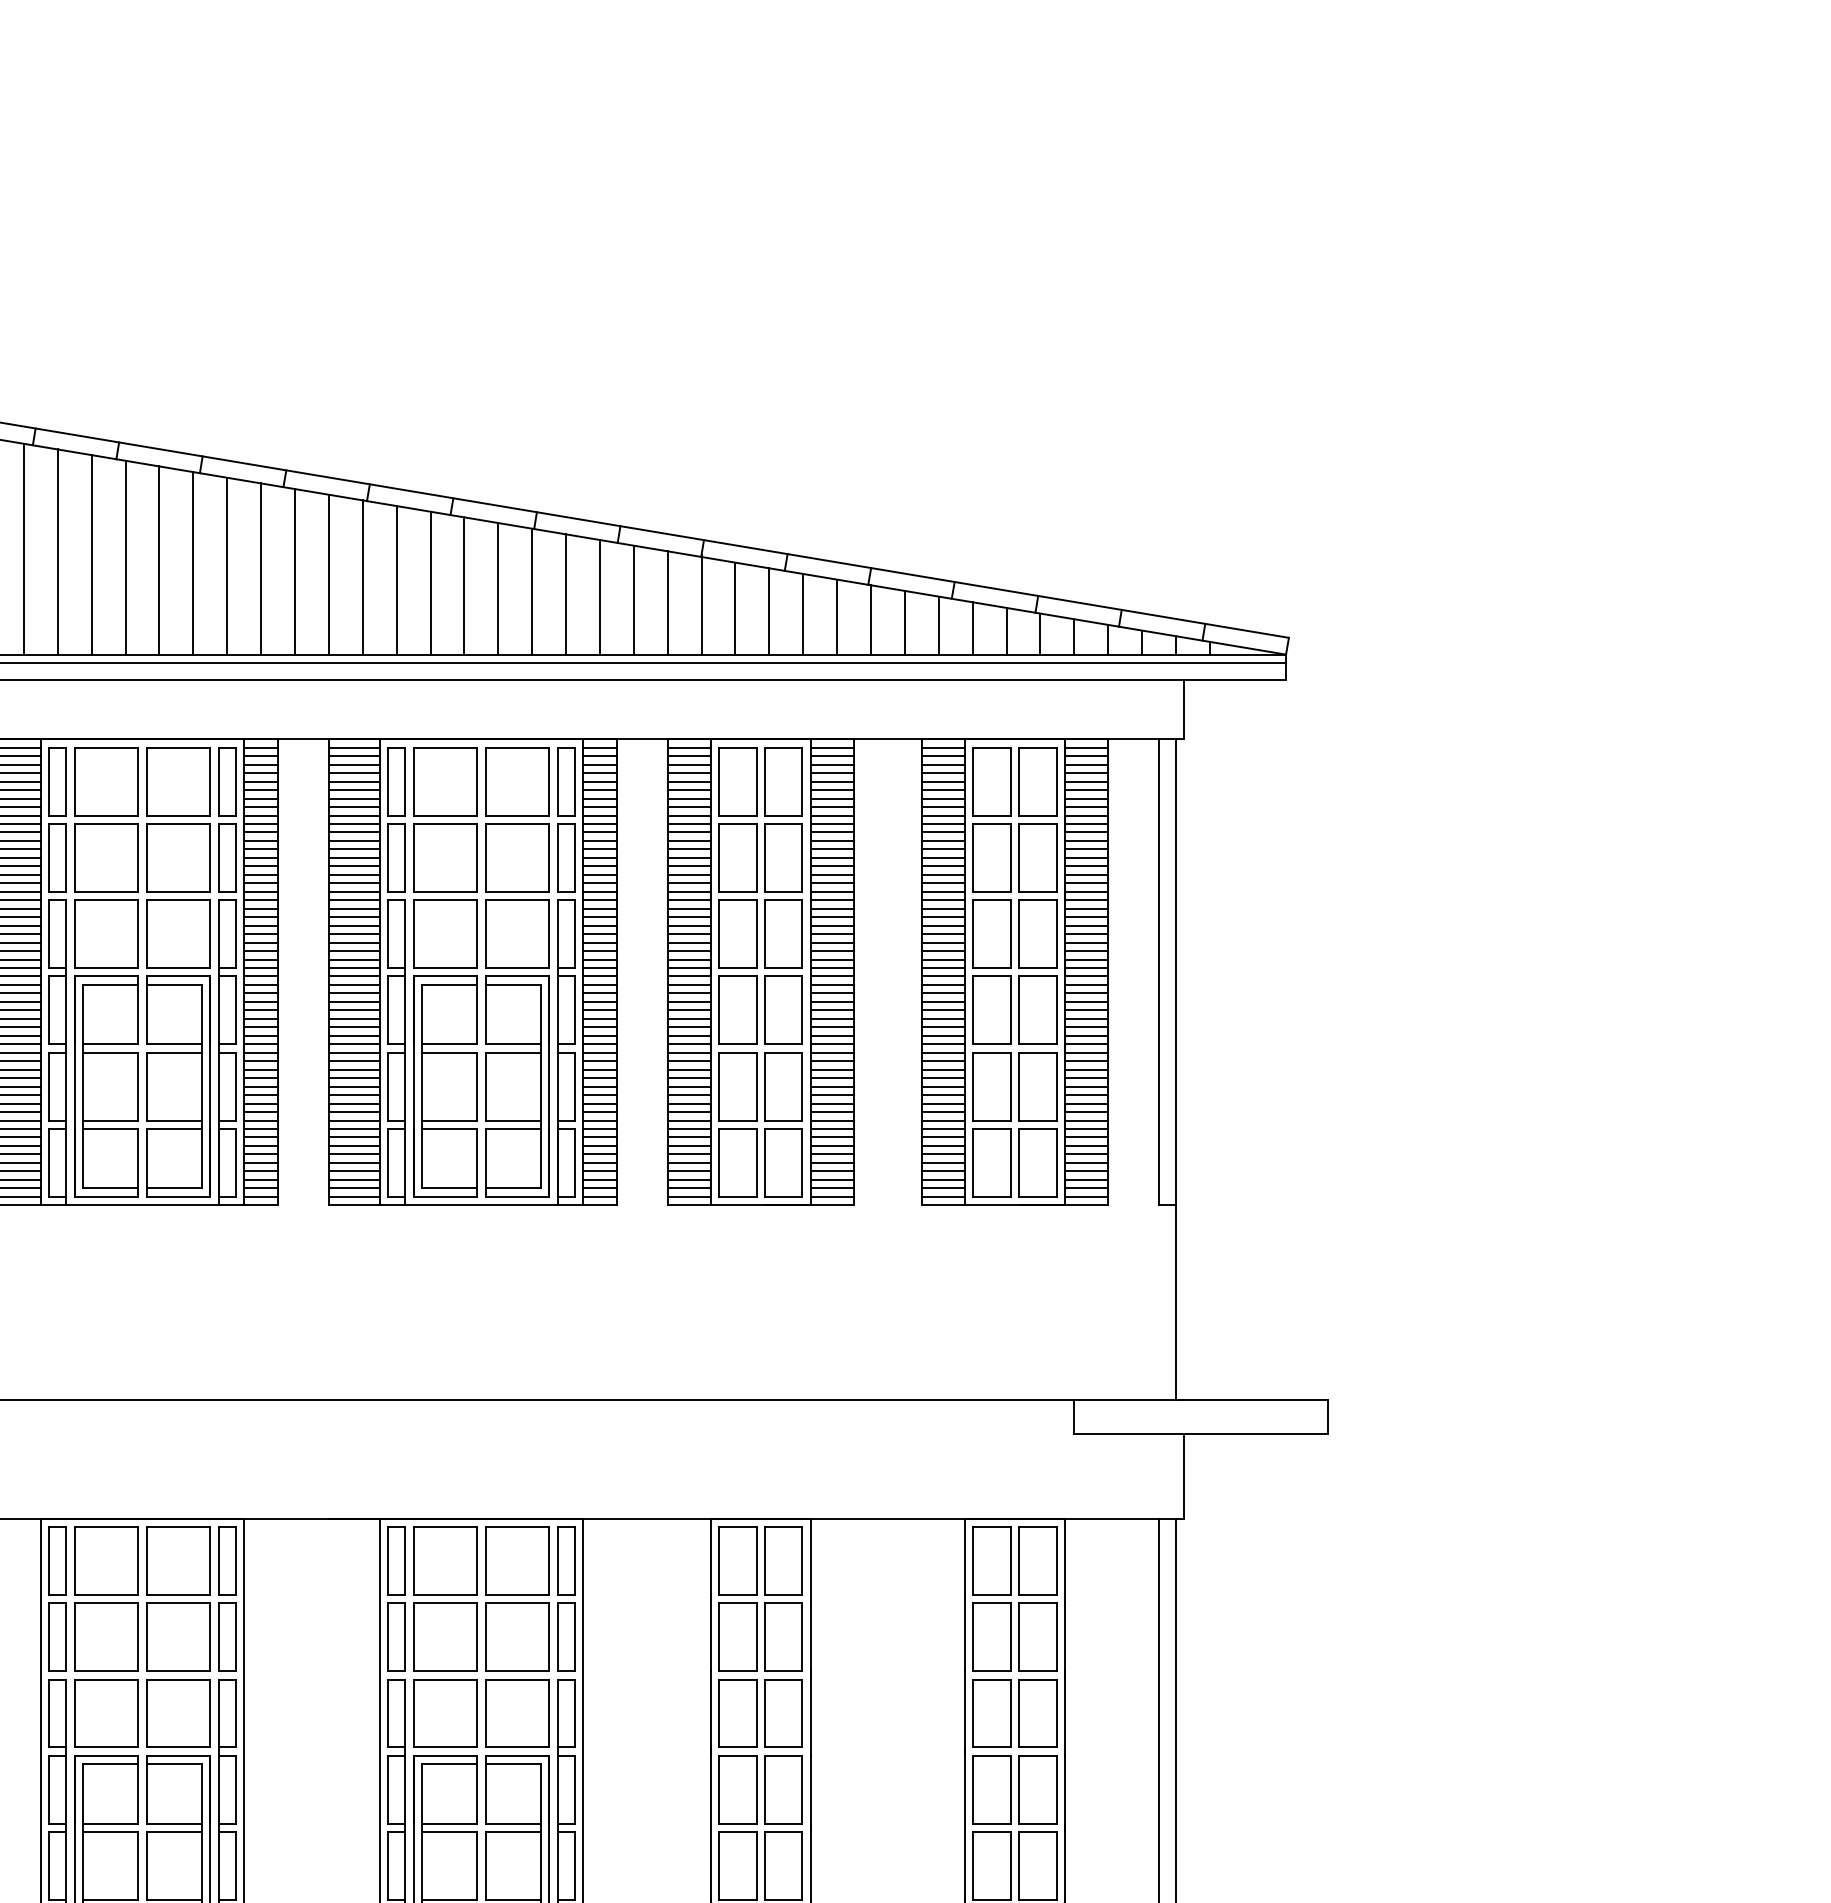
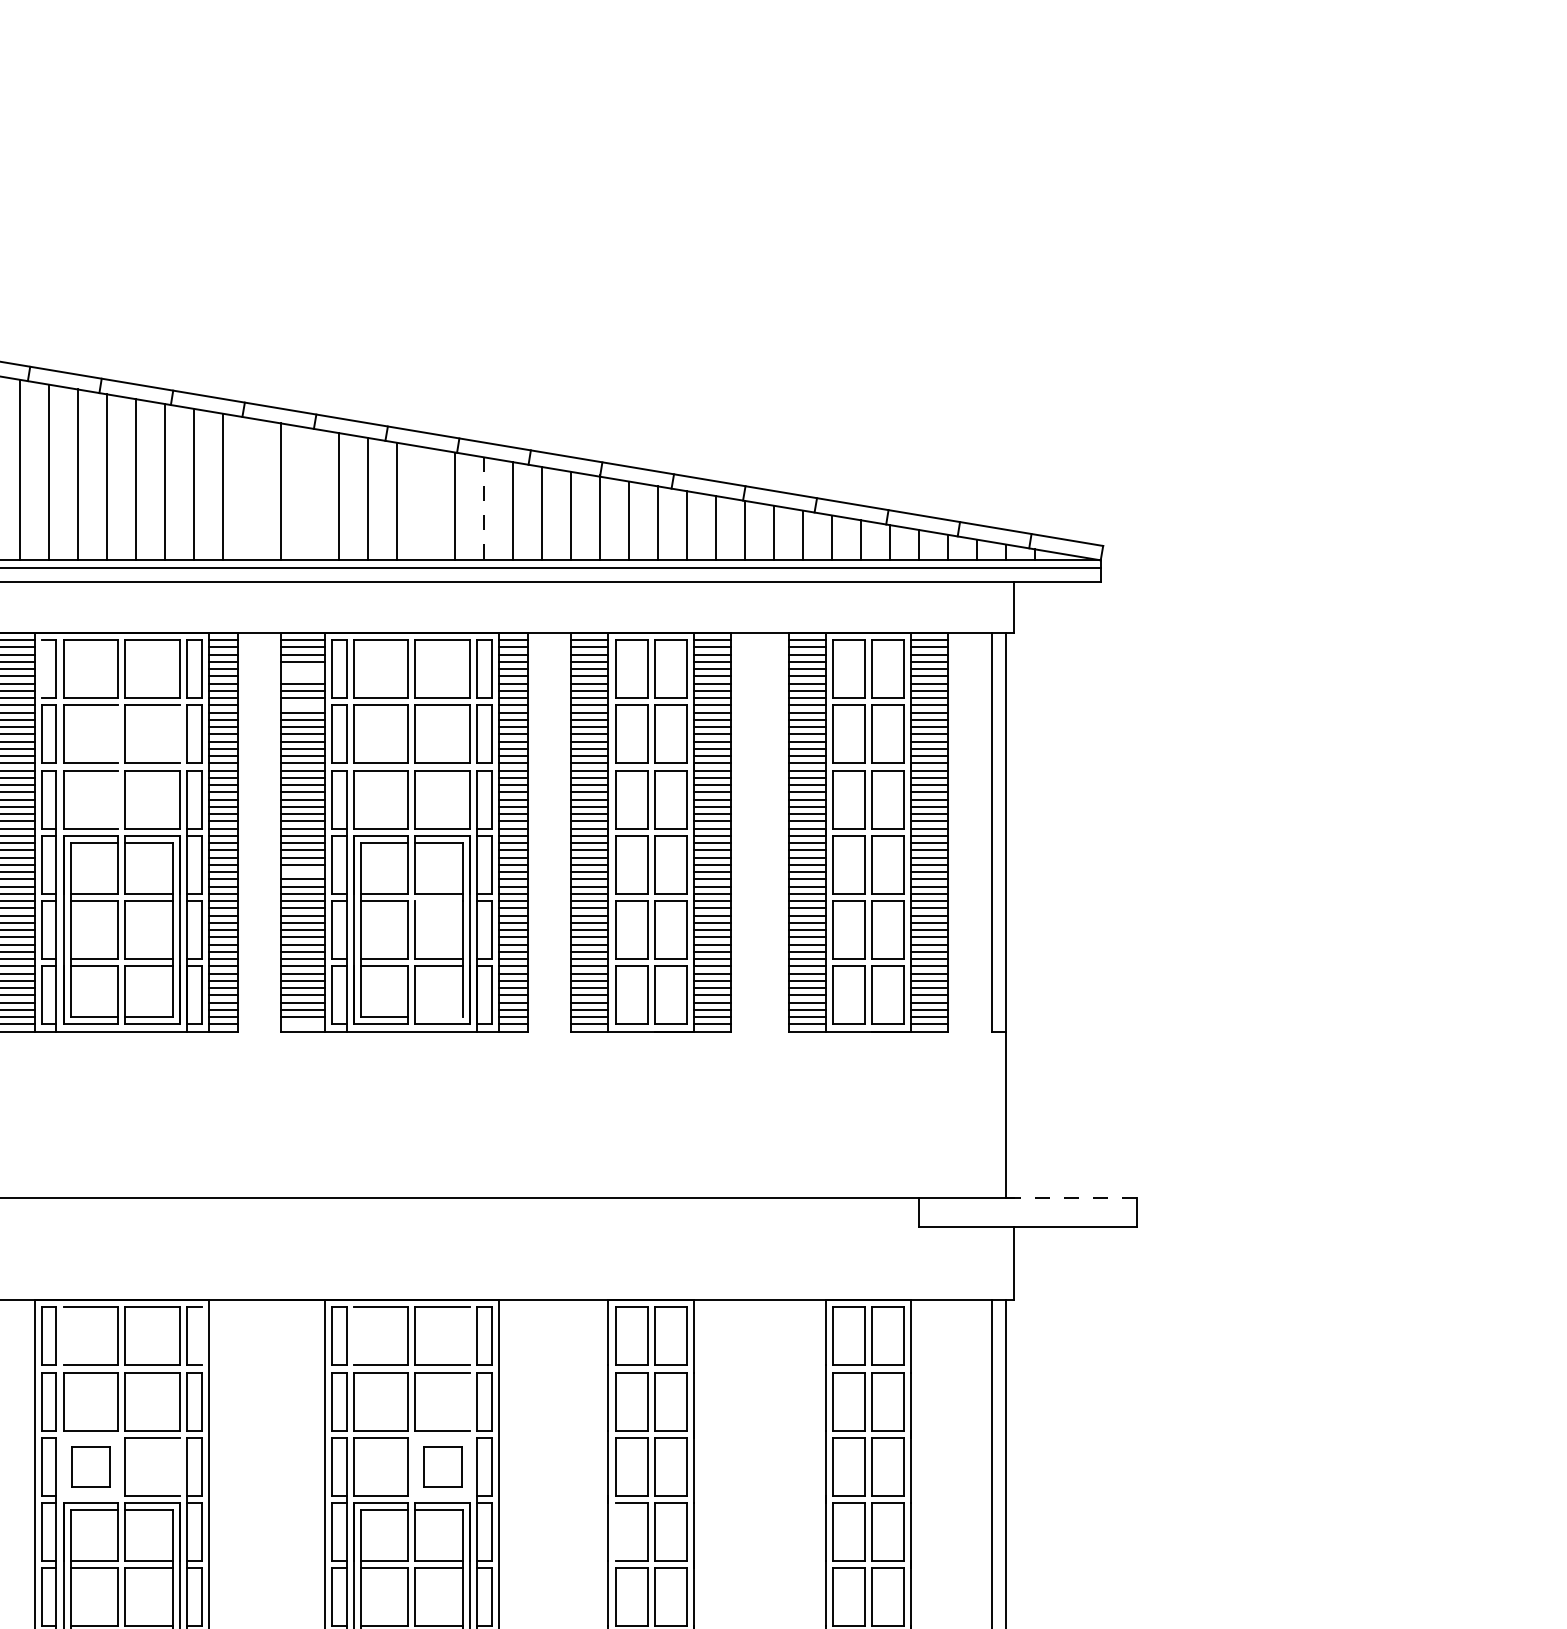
line: (294, 571) -> (251, 489), removed
line: (362, 577) -> (310, 494), removed
line: (498, 588) -> (426, 503), removed
line: (566, 594) -> (484, 508), solid -> dashed
line: (49, 781) -> (42, 668), removed
line: (353, 781) -> (302, 668), removed
line: (353, 790) -> (302, 676), removed
line: (353, 824) -> (302, 705), removed
line: (138, 857) -> (118, 734), removed
line: (210, 857) -> (179, 734), removed
line: (138, 934) -> (118, 799), removed
line: (353, 1018) -> (302, 871), removed
line: (512, 1052) -> (438, 900), removed
line: (512, 1188) -> (438, 1017), removed
line: (353, 1196) -> (302, 1024), removed
line: (1252, 1400) -> (1072, 1198), solid -> dashed
line: (74, 1560) -> (63, 1335), removed
line: (235, 1560) -> (201, 1335), removed
line: (413, 1560) -> (353, 1335), removed
line: (549, 1560) -> (470, 1335), removed
line: (549, 1637) -> (470, 1401), removed
part: (106, 1713) -> (90, 1466), size x0.7
line: (210, 1713) -> (179, 1466), removed
part: (517, 1713) -> (442, 1466), size x0.7
line: (719, 1789) -> (615, 1531), removed

